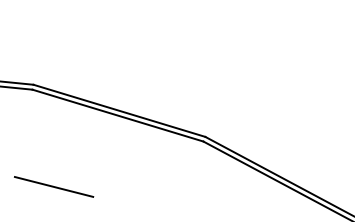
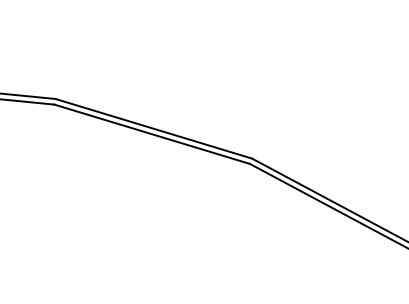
line: (53, 186) -> (78, 215), removed

